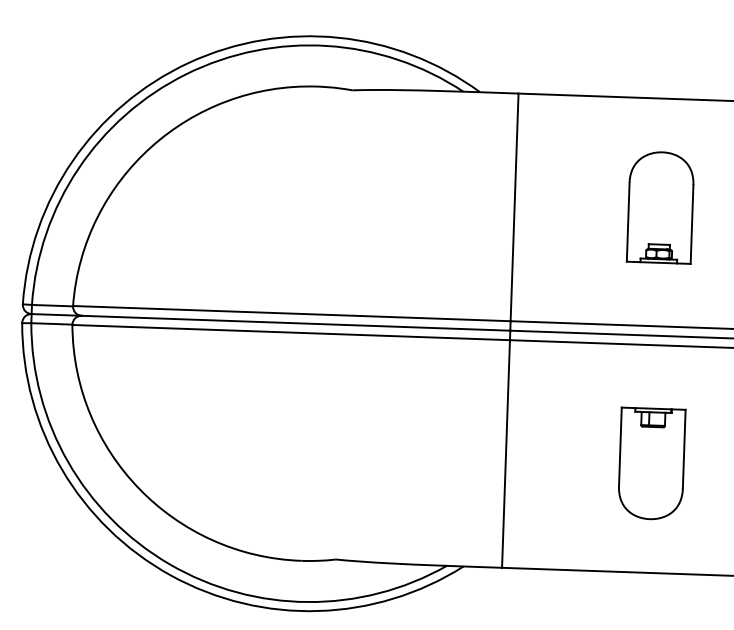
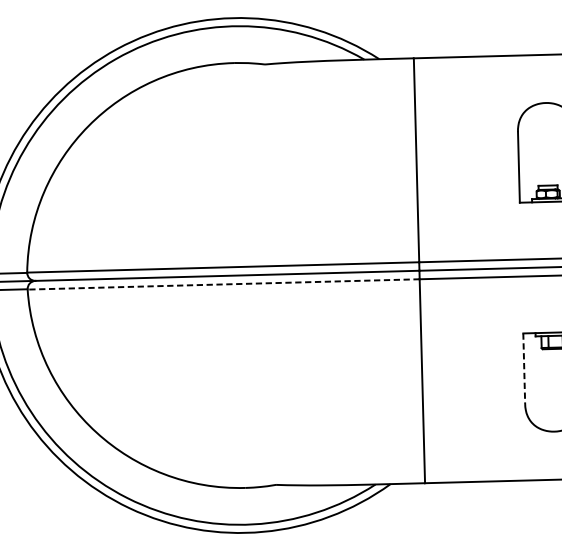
line: (291, 332) -> (223, 284), solid -> dashed
line: (620, 447) -> (524, 369), solid -> dashed

